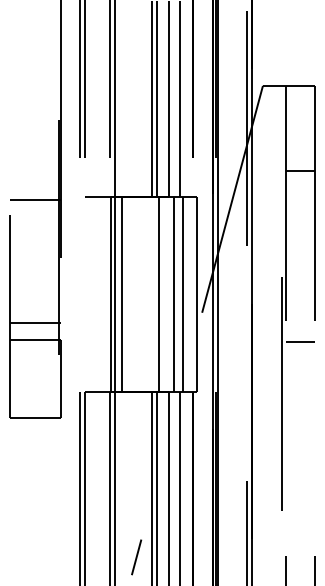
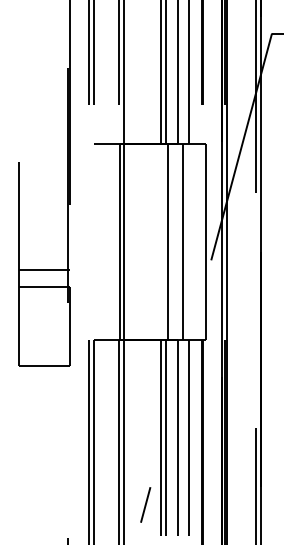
line: (34, 200) -> (43, 148), removed
line: (122, 294) -> (131, 242), removed
line: (183, 294) -> (192, 242), removed

